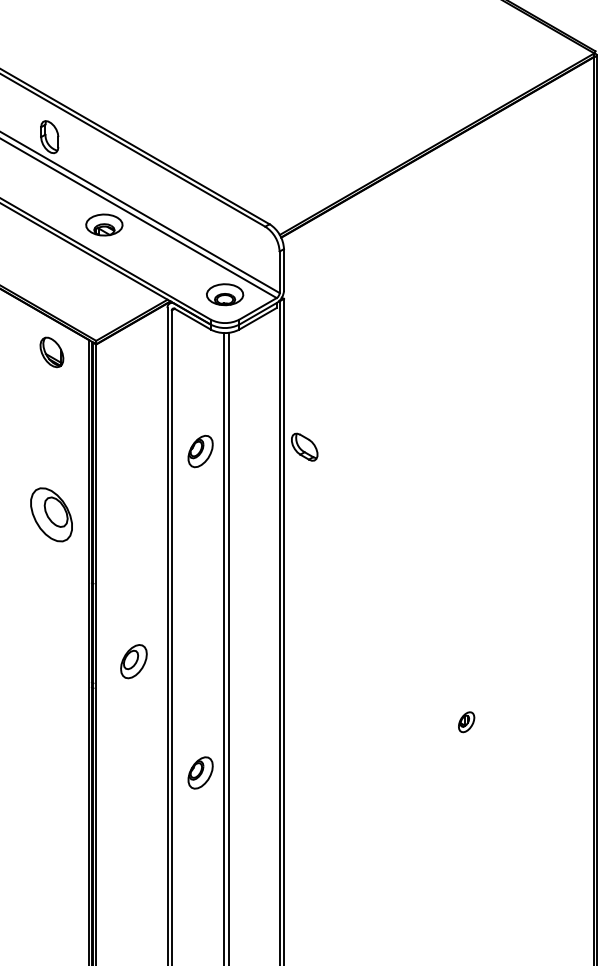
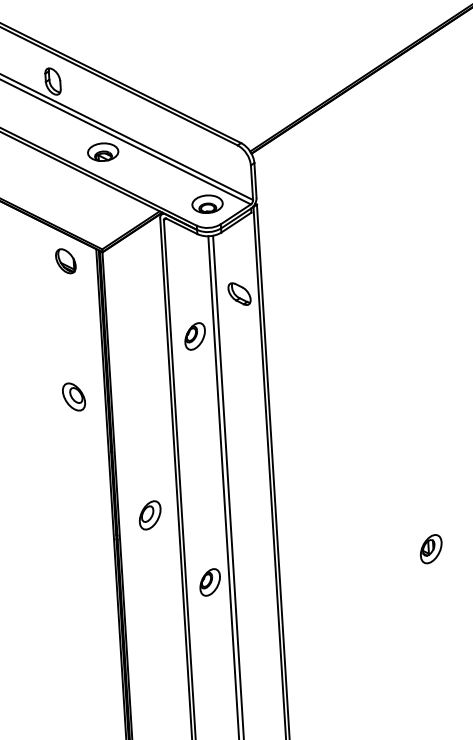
part: (304, 446) -> (239, 293), moved
part: (51, 514) -> (73, 396), size x0.62
part: (466, 721) -> (431, 548), size x1.67
part: (200, 772) -> (210, 582), moved

